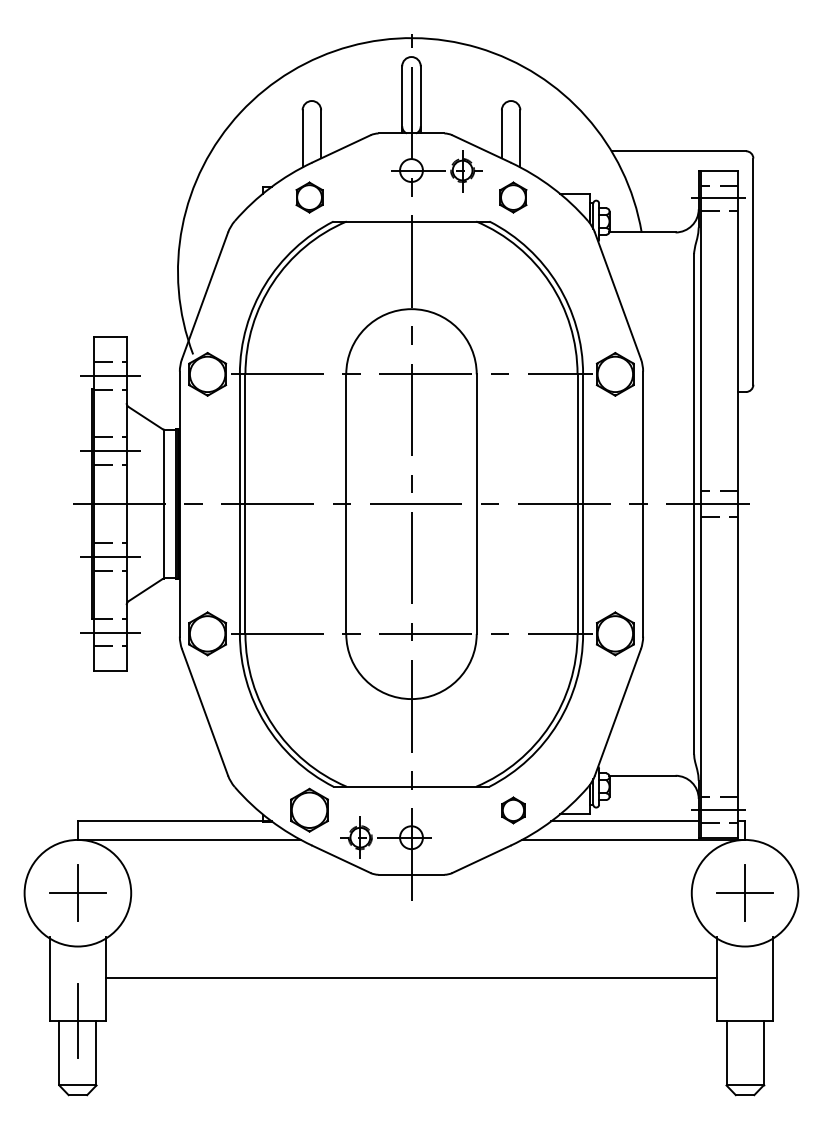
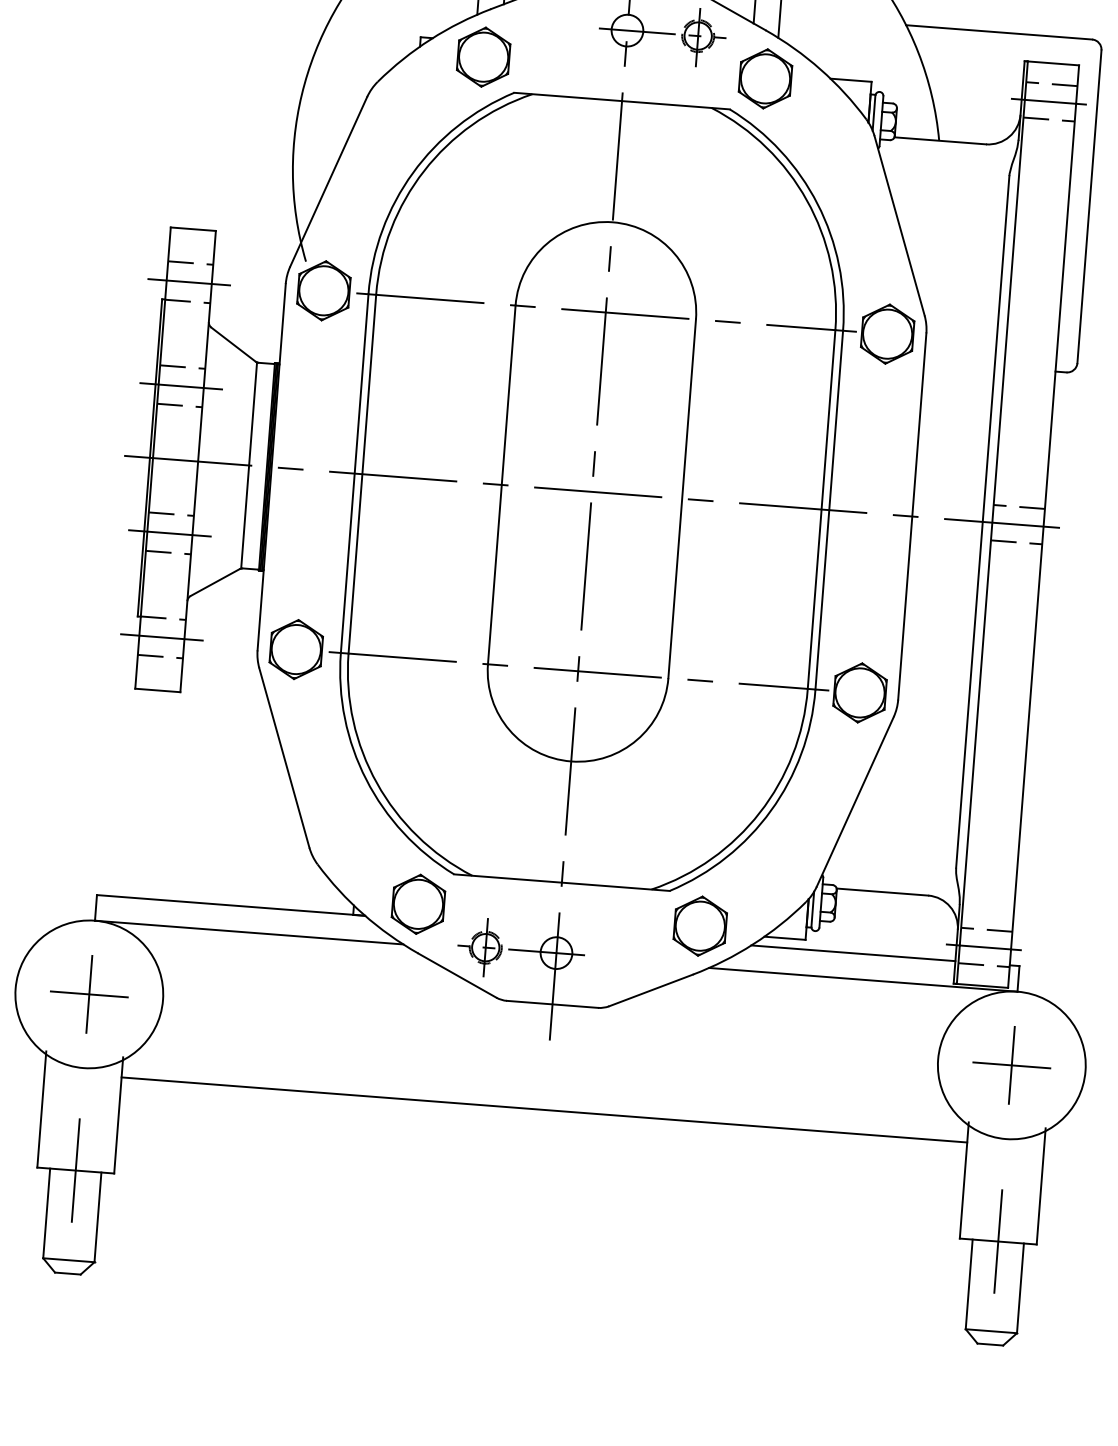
part: (309, 197) -> (483, 57), size x1.43
part: (513, 197) -> (765, 78), size x1.43
part: (513, 810) -> (700, 926), size x1.67
line: (411, 978) -> (544, 1110), moved
line: (745, 1020) -> (998, 1241), added

